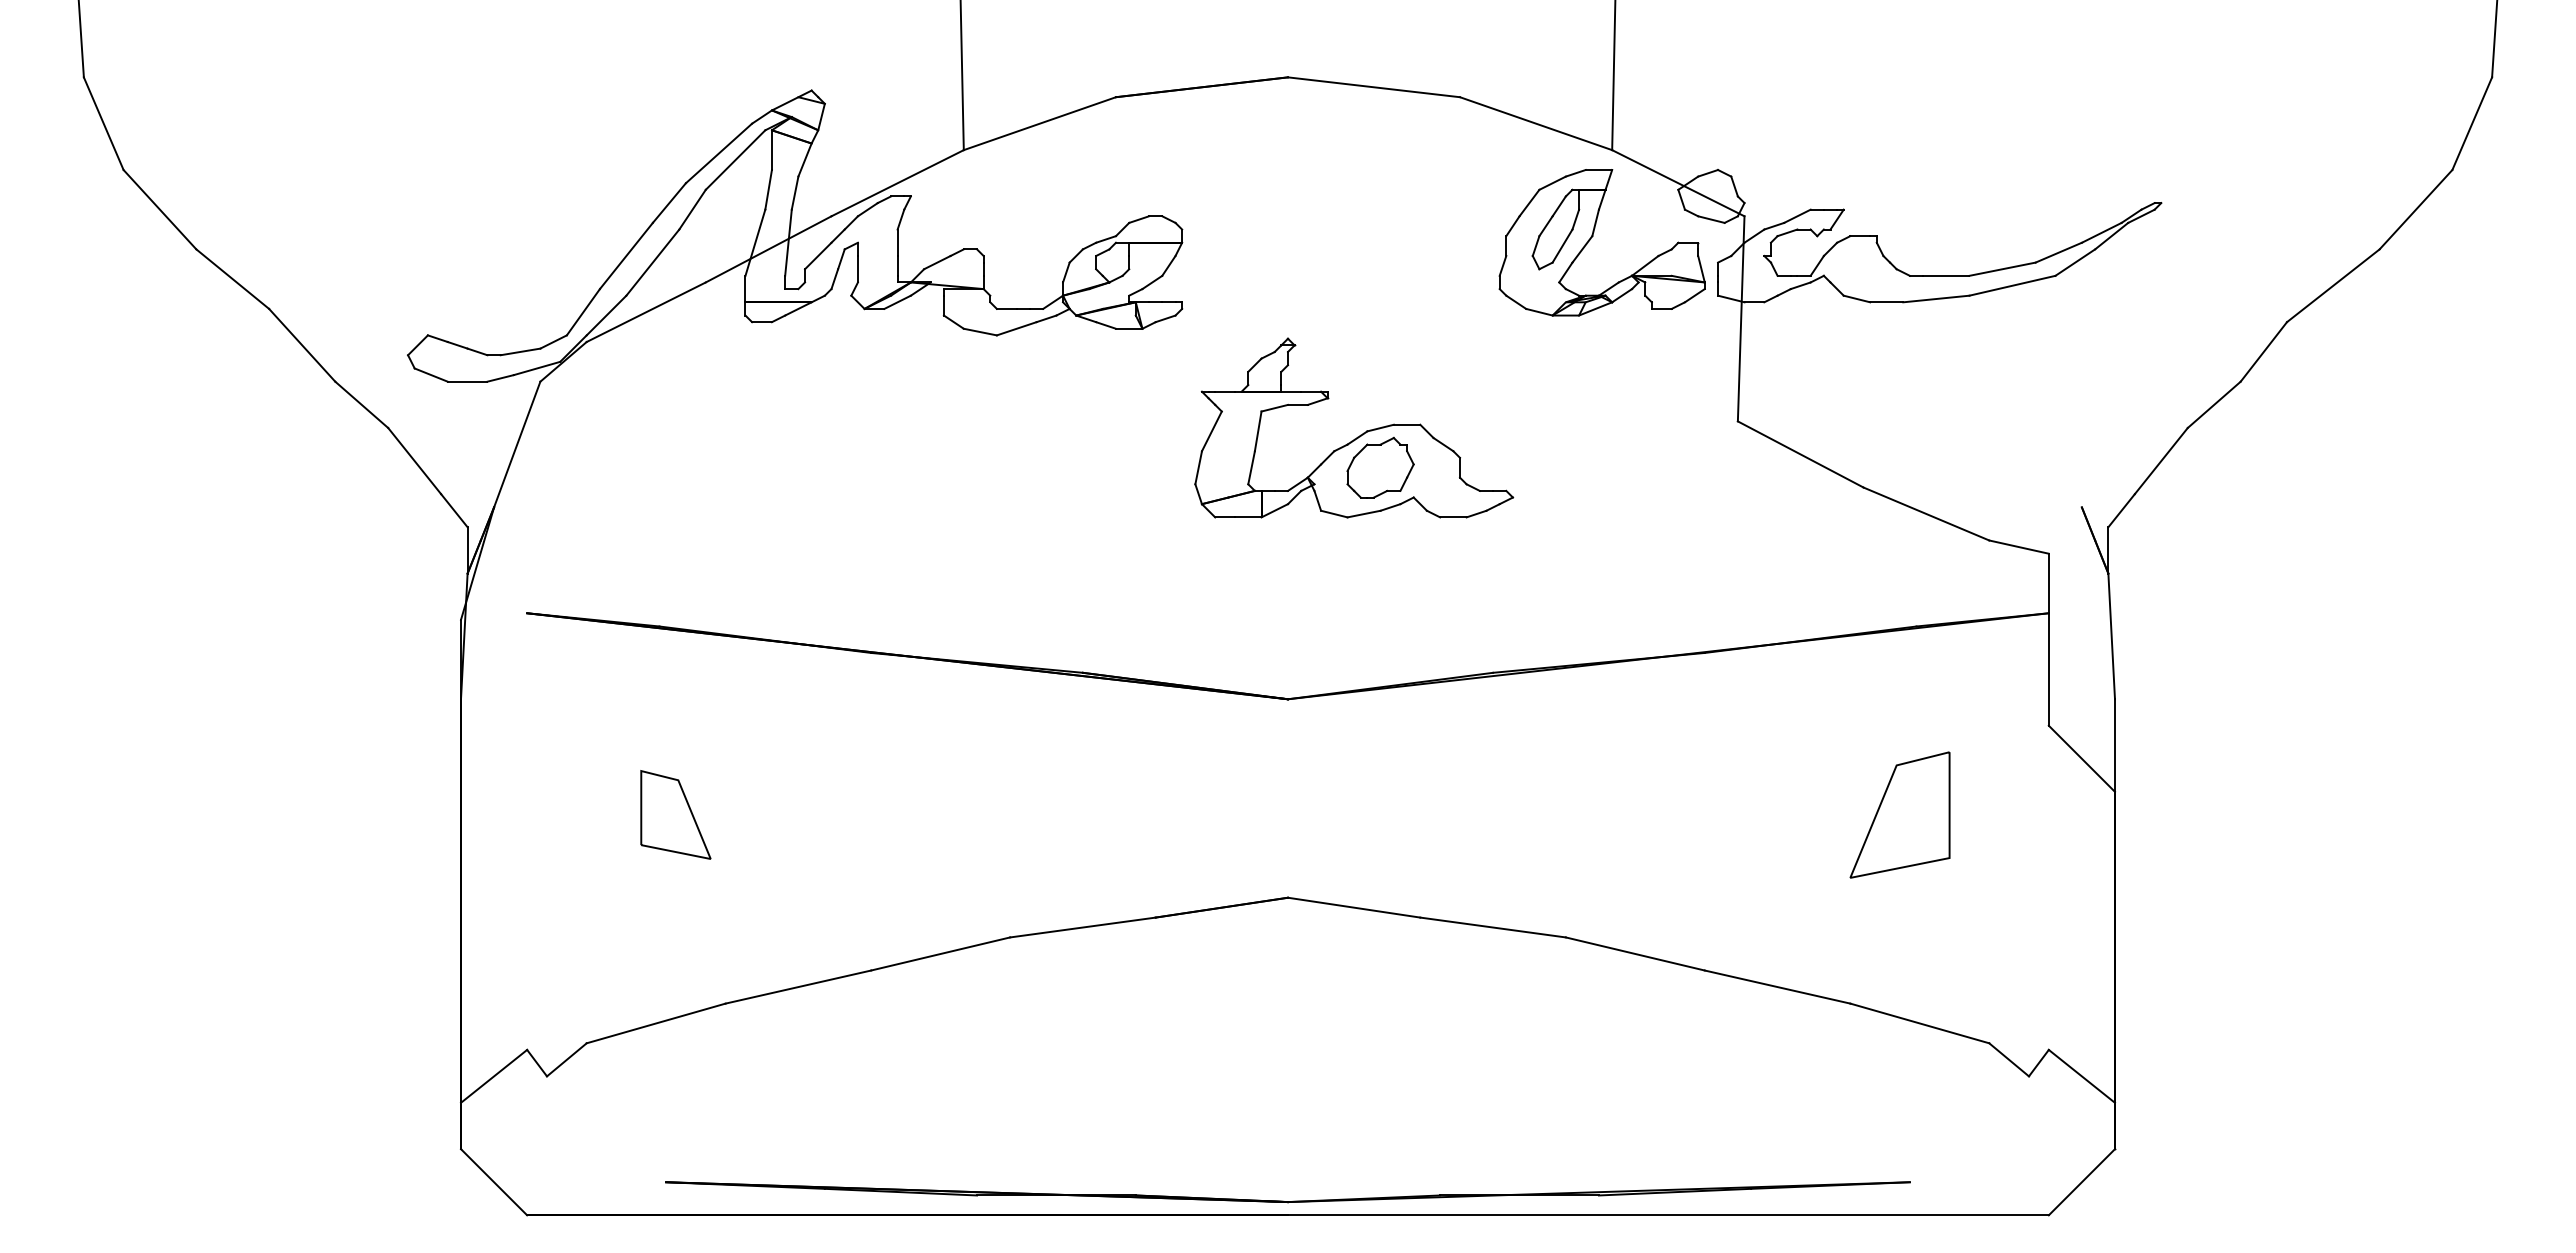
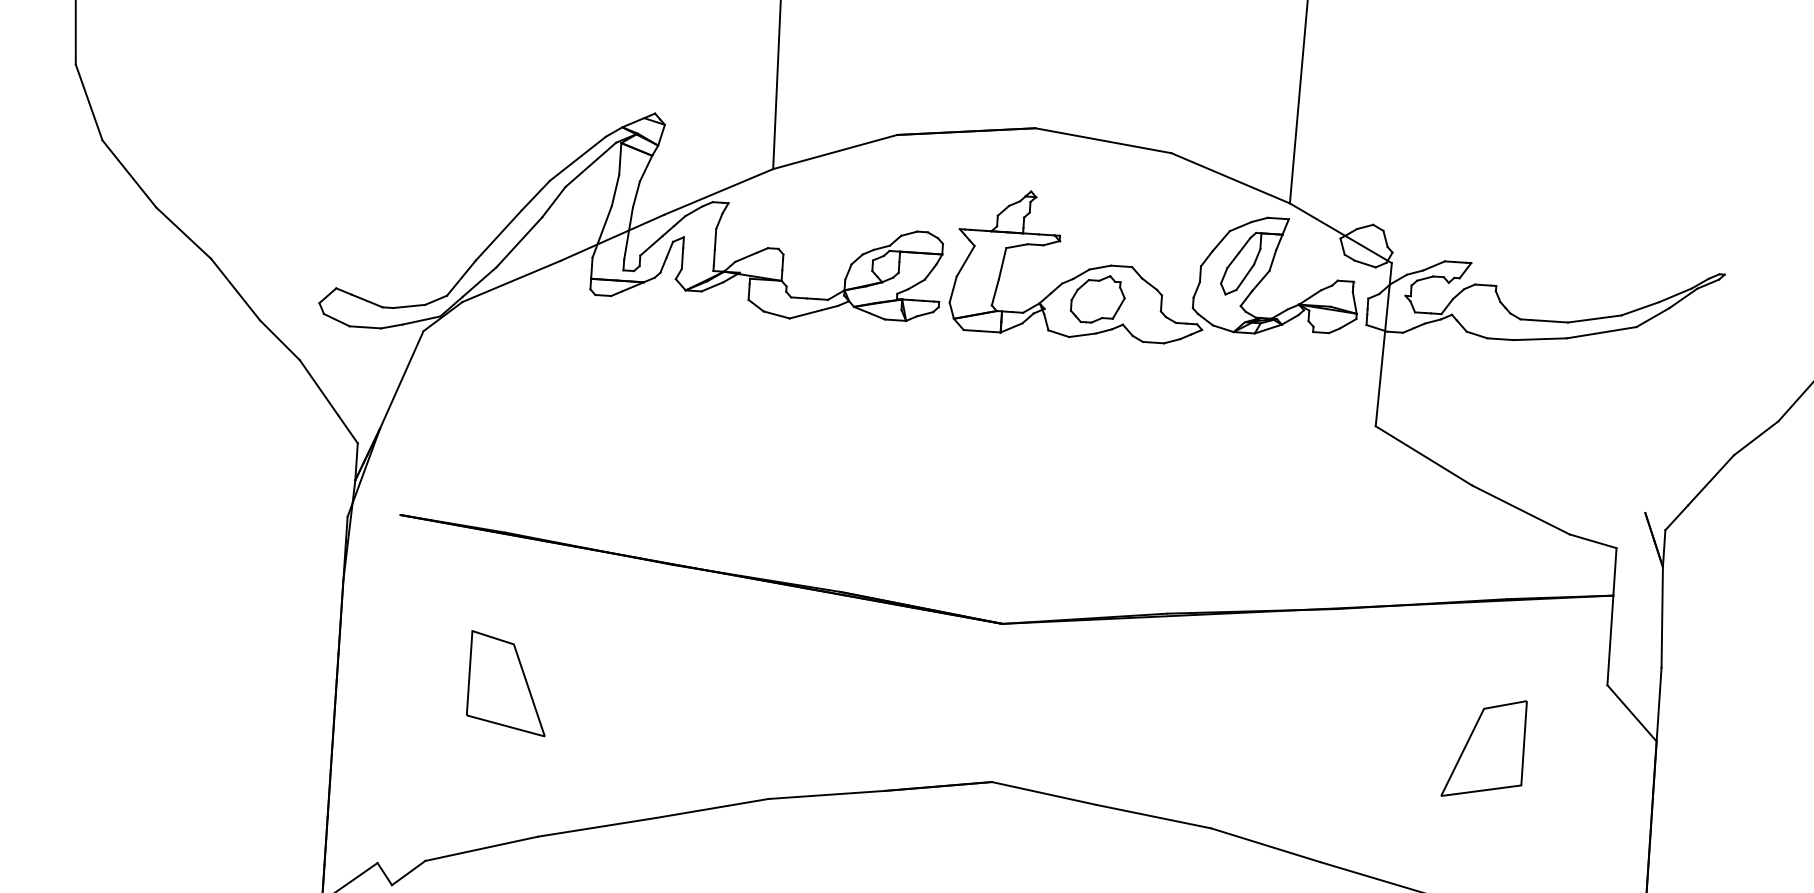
part: (1360, 434) -> (1083, 271), moved
part: (675, 814) -> (508, 683), size x1.43

